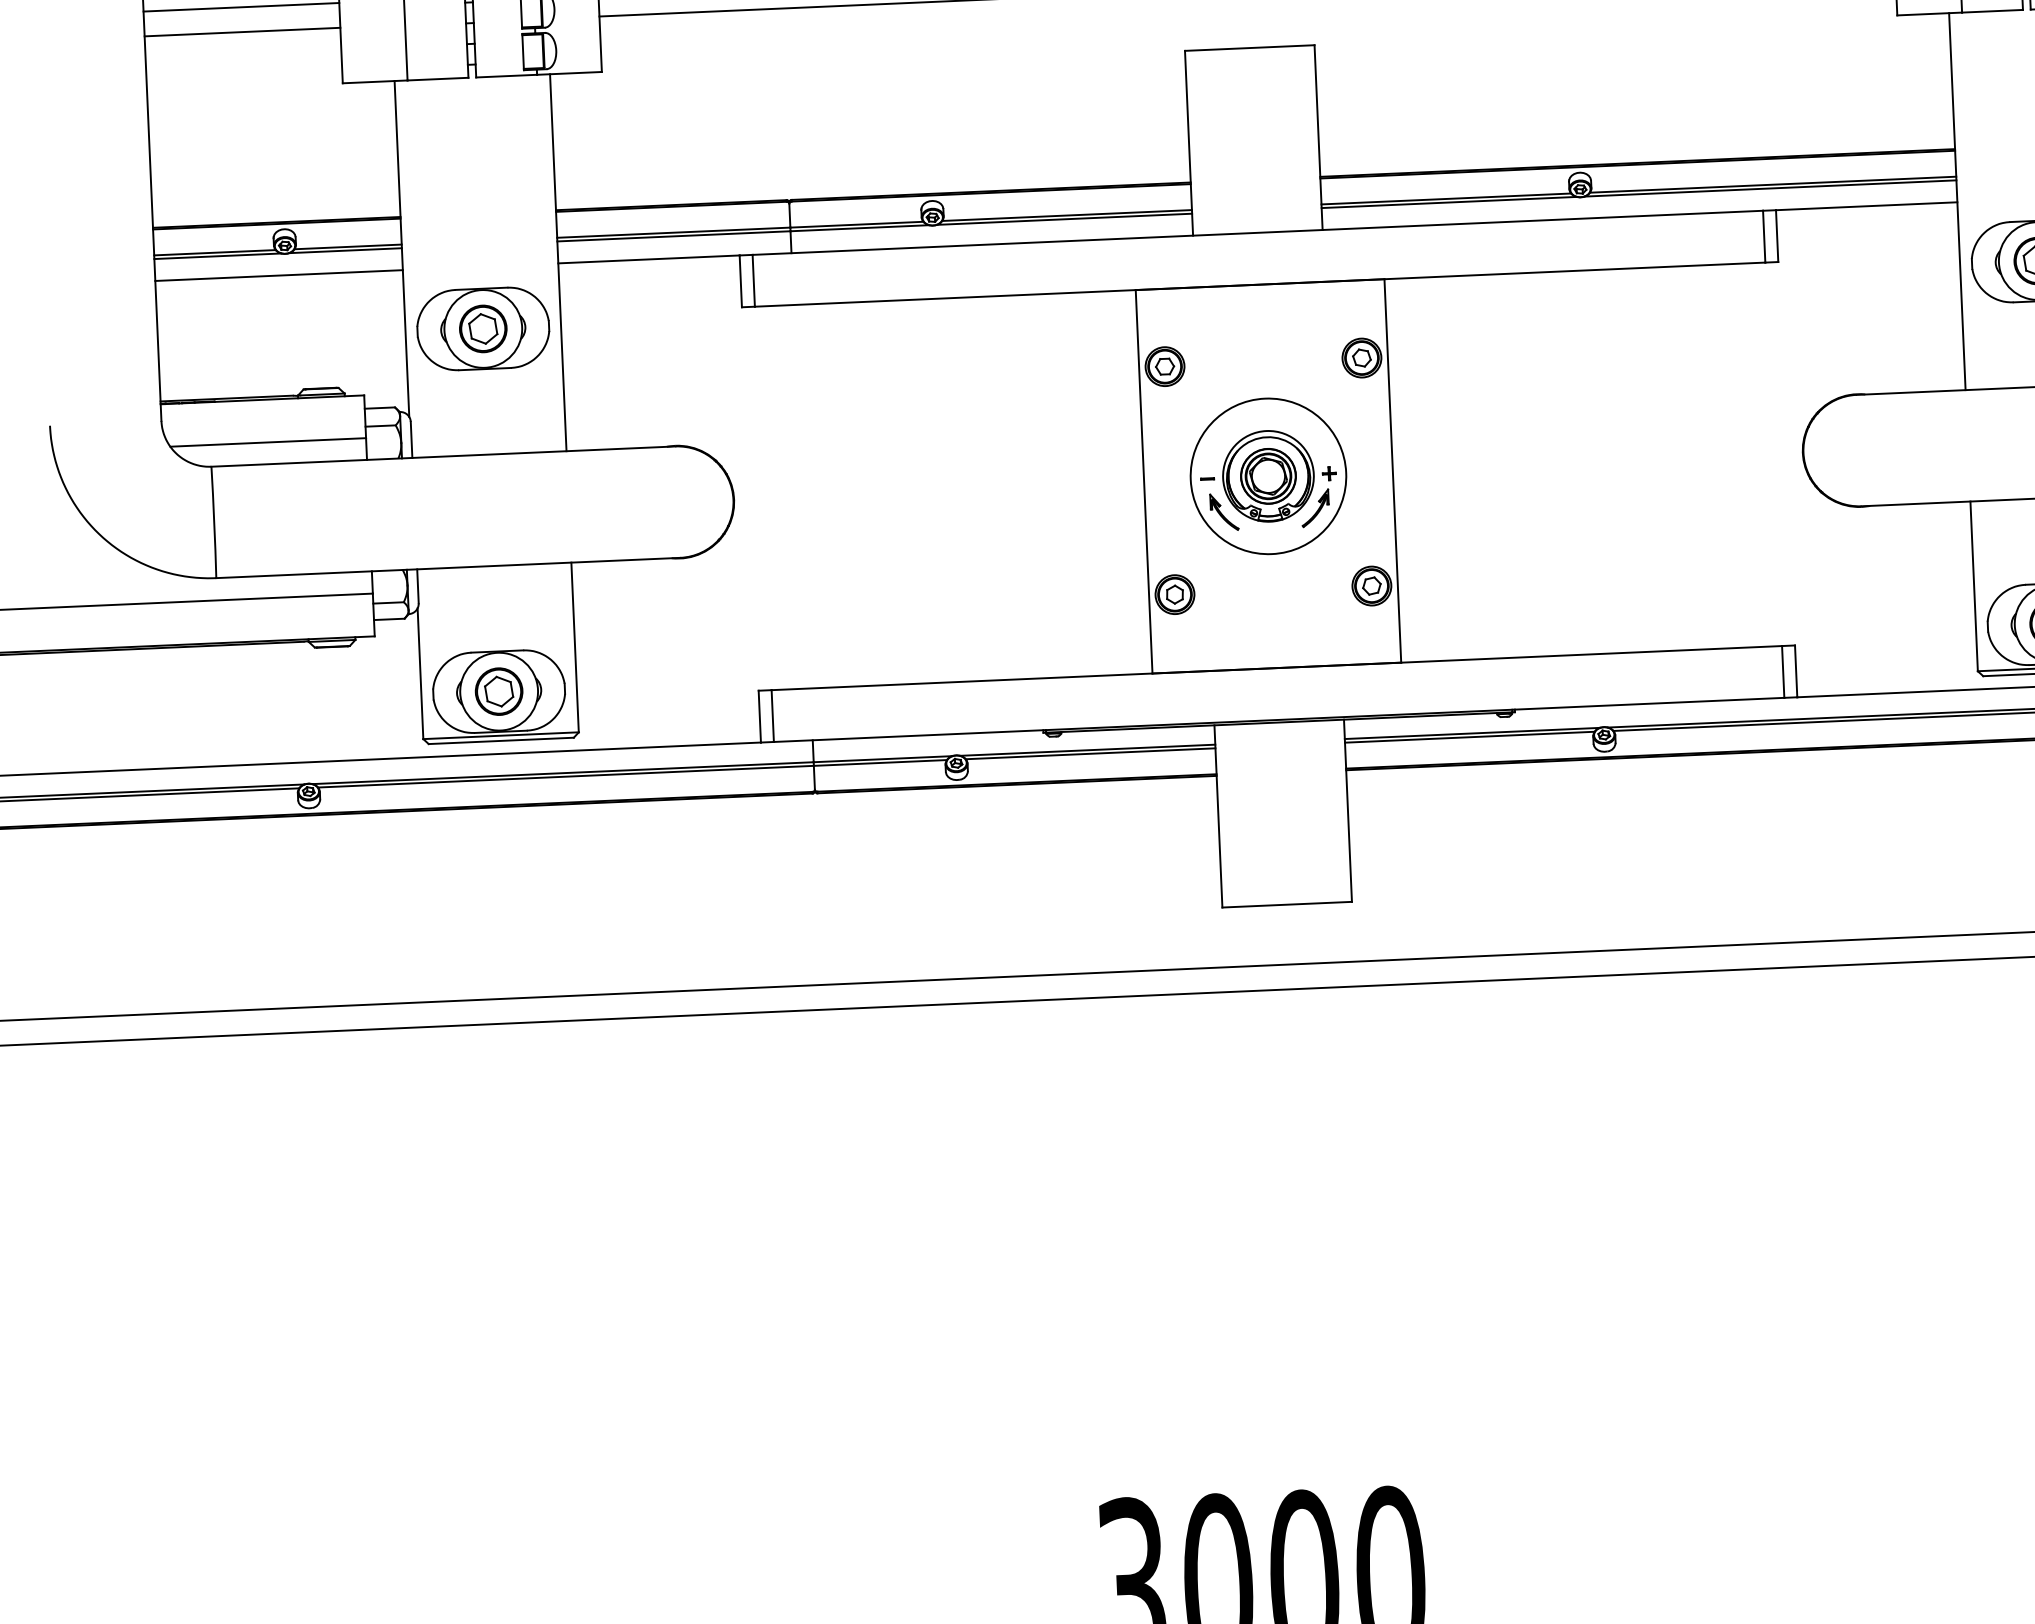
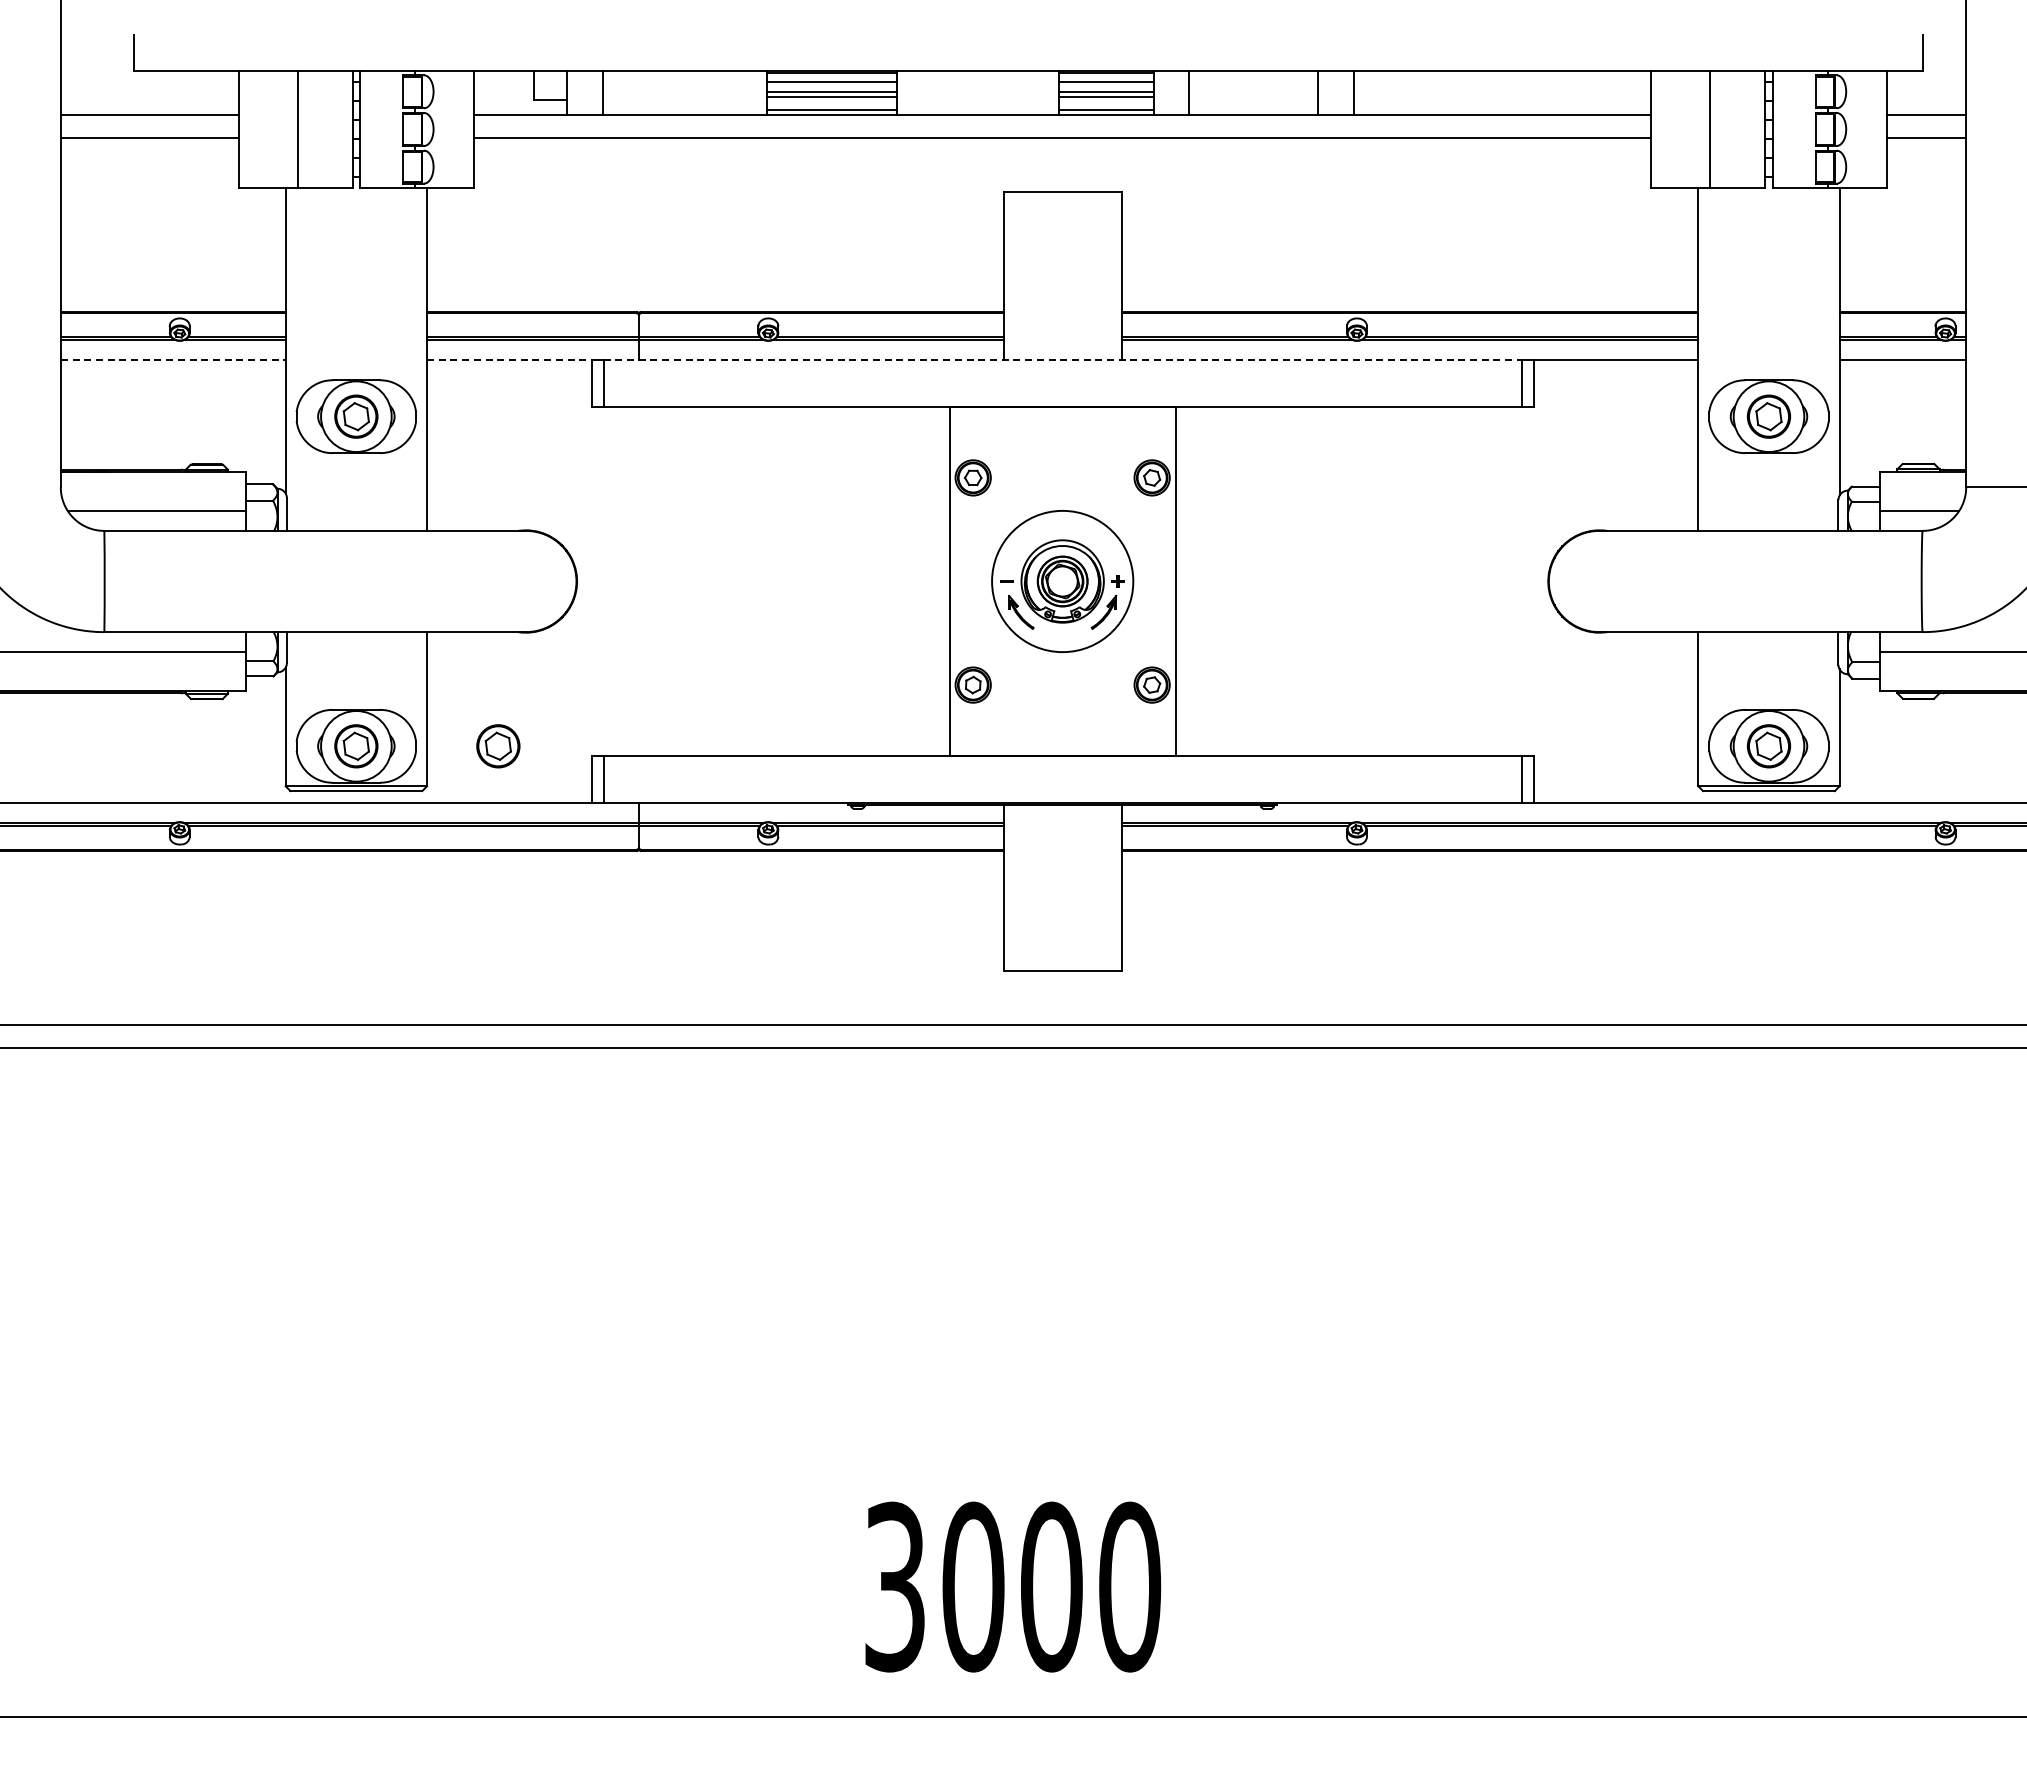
line: (1258, 233) -> (1063, 360), solid -> dashed
line: (649, 259) -> (509, 360), solid -> dashed
line: (279, 275) -> (173, 360), solid -> dashed
part: (655, 685) -> (498, 746), added

